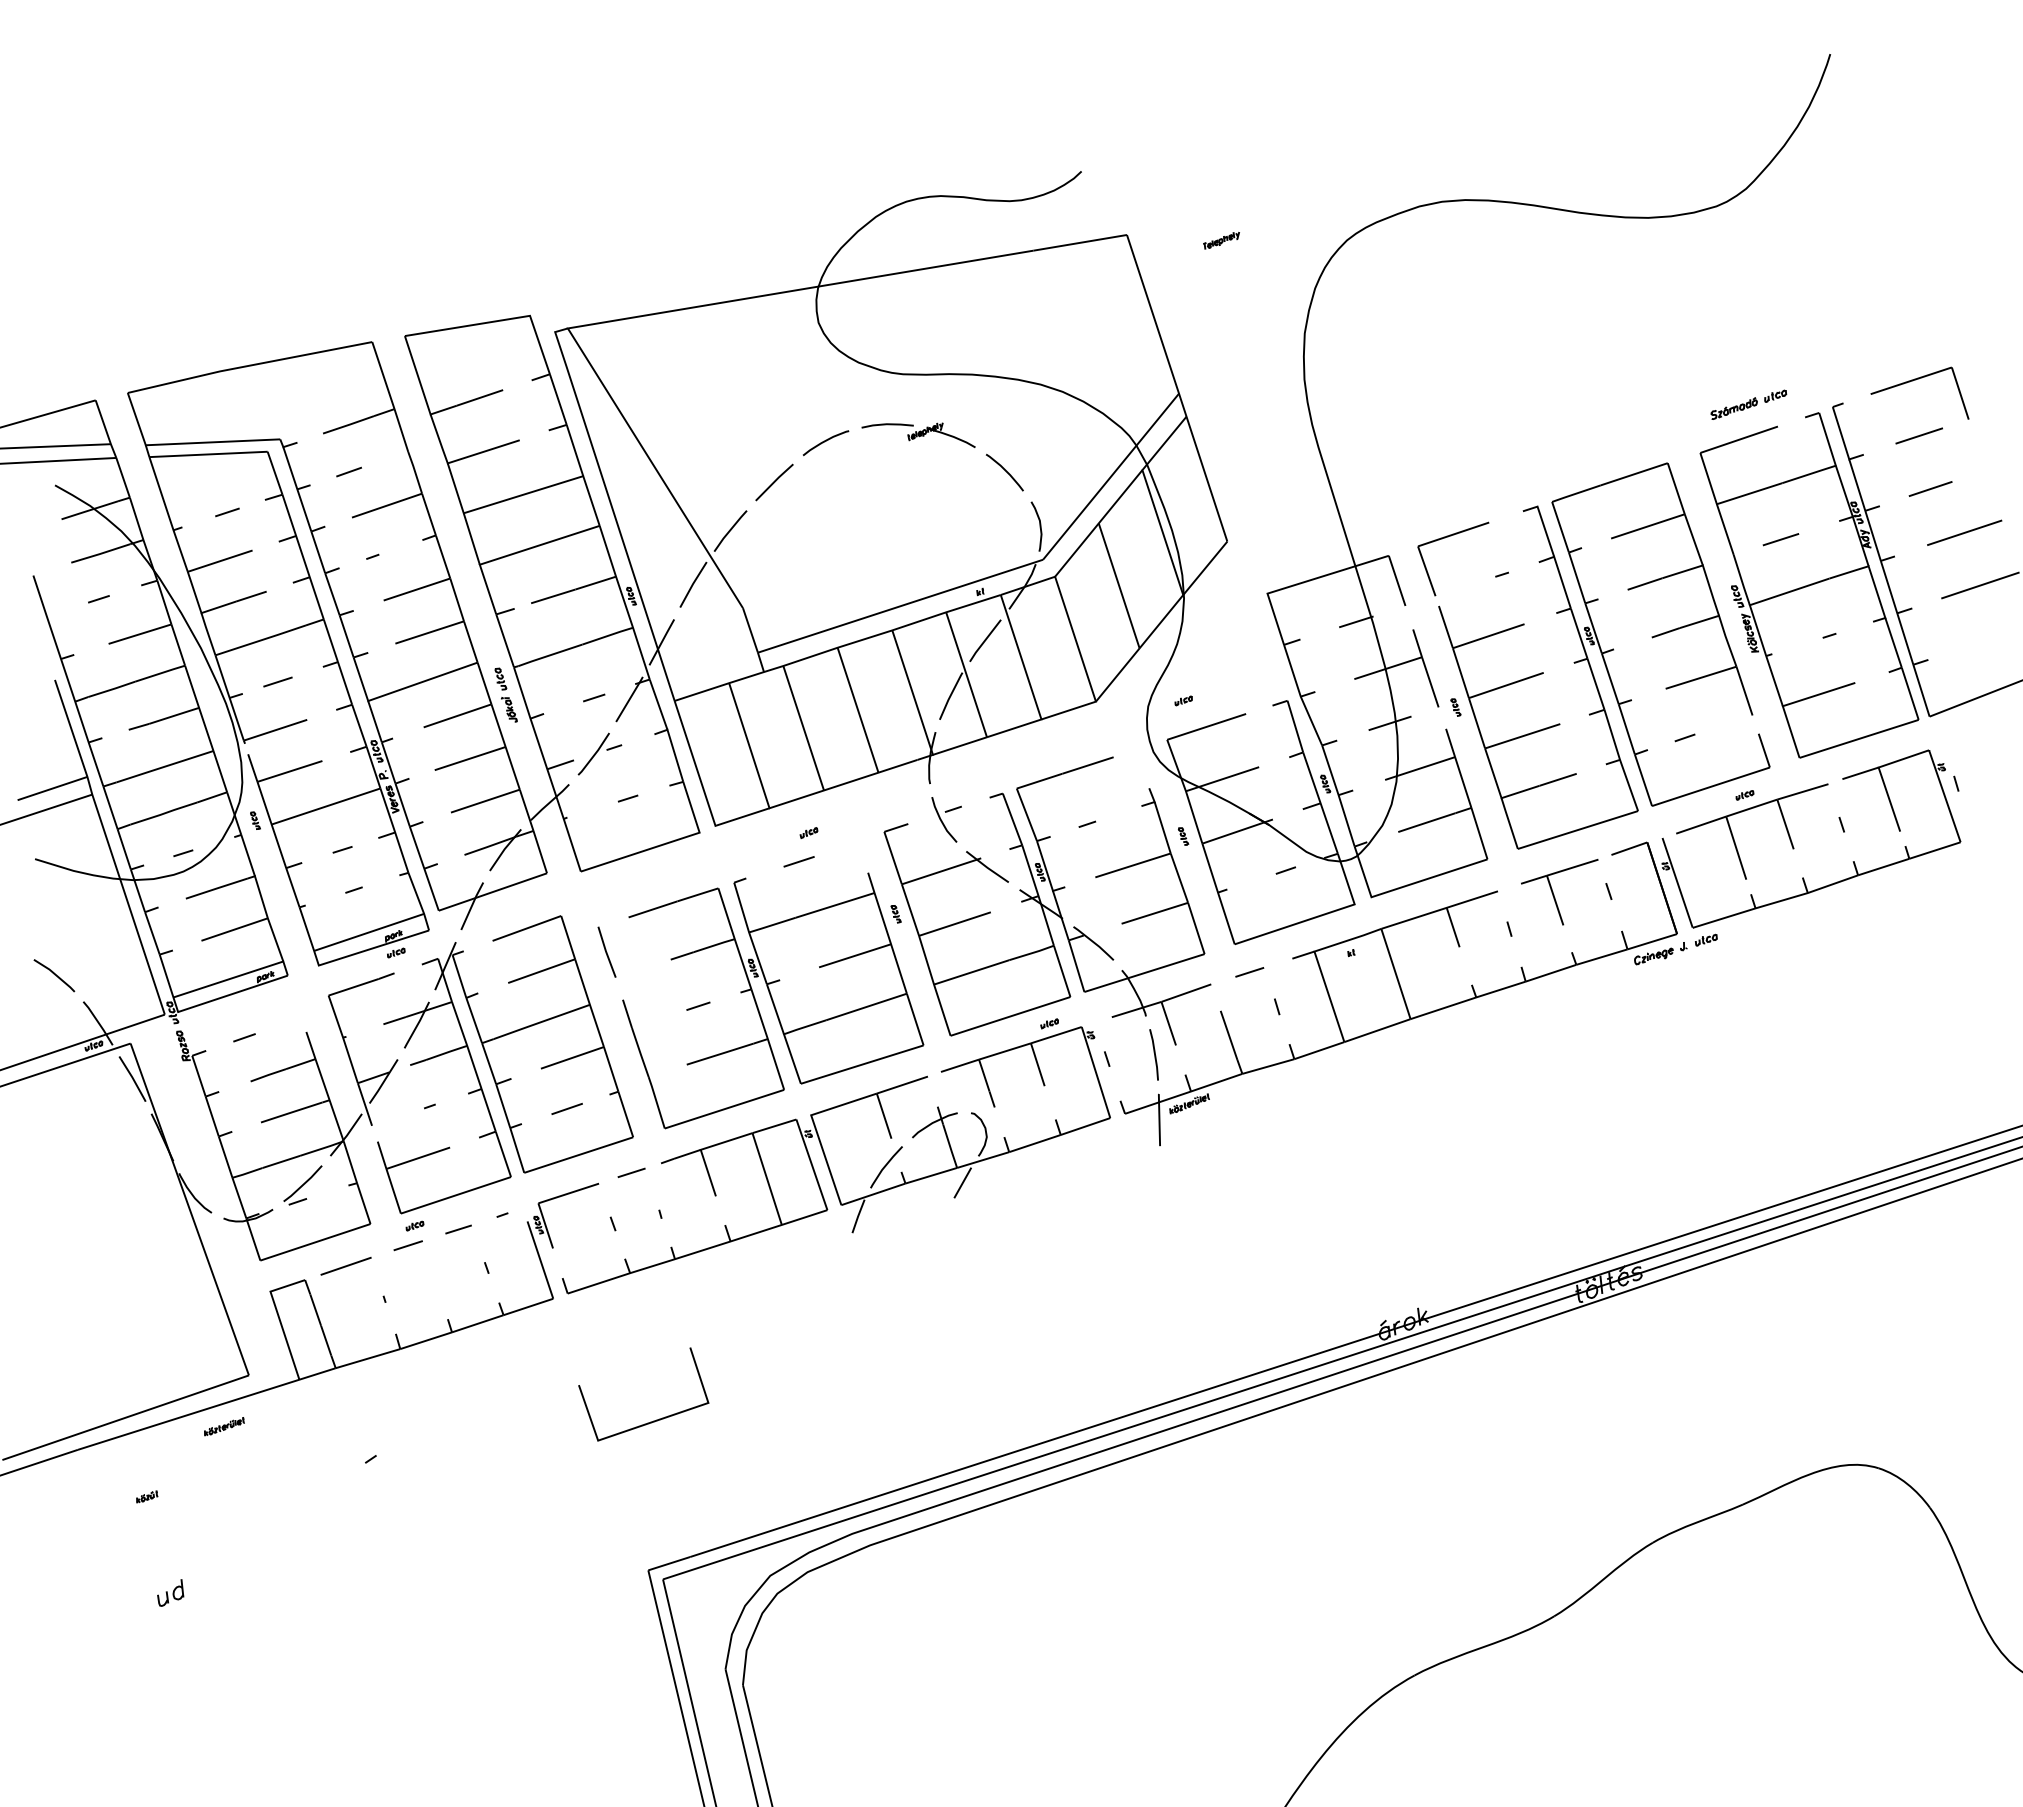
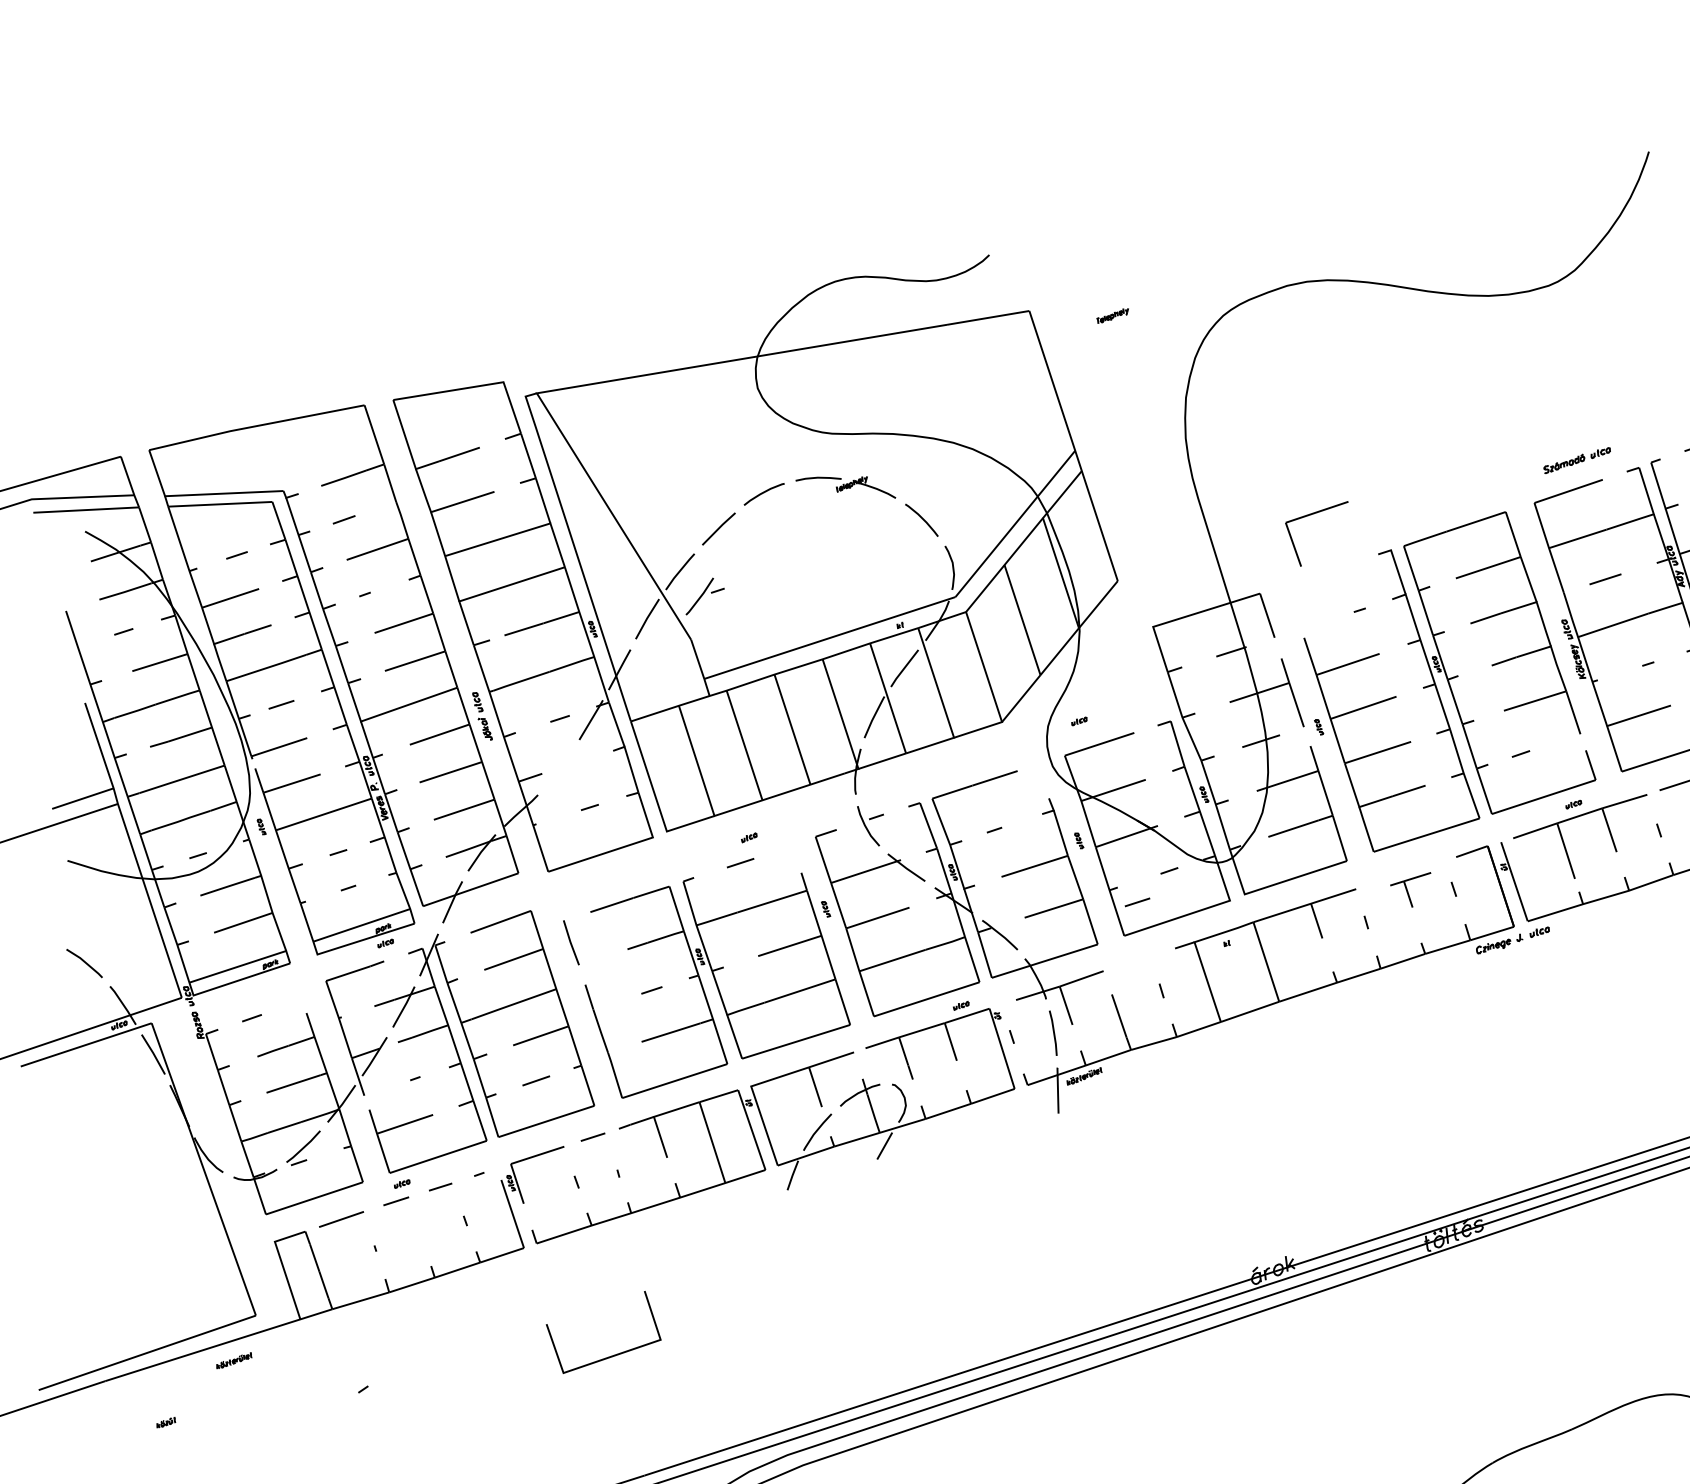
part: (1445, 538) -> (1309, 515), moved
part: (599, 753) -> (704, 595), moved
part: (1559, 892) -> (1410, 890), size x0.6
line: (1249, 972) -> (1137, 902), moved

